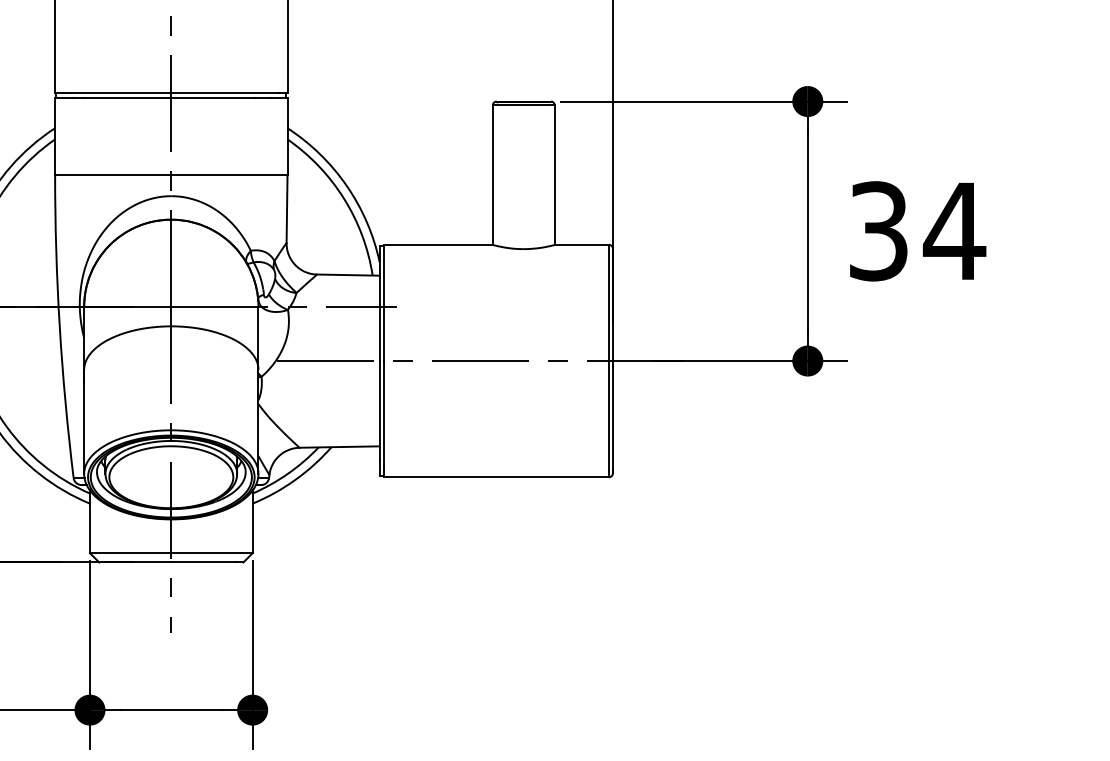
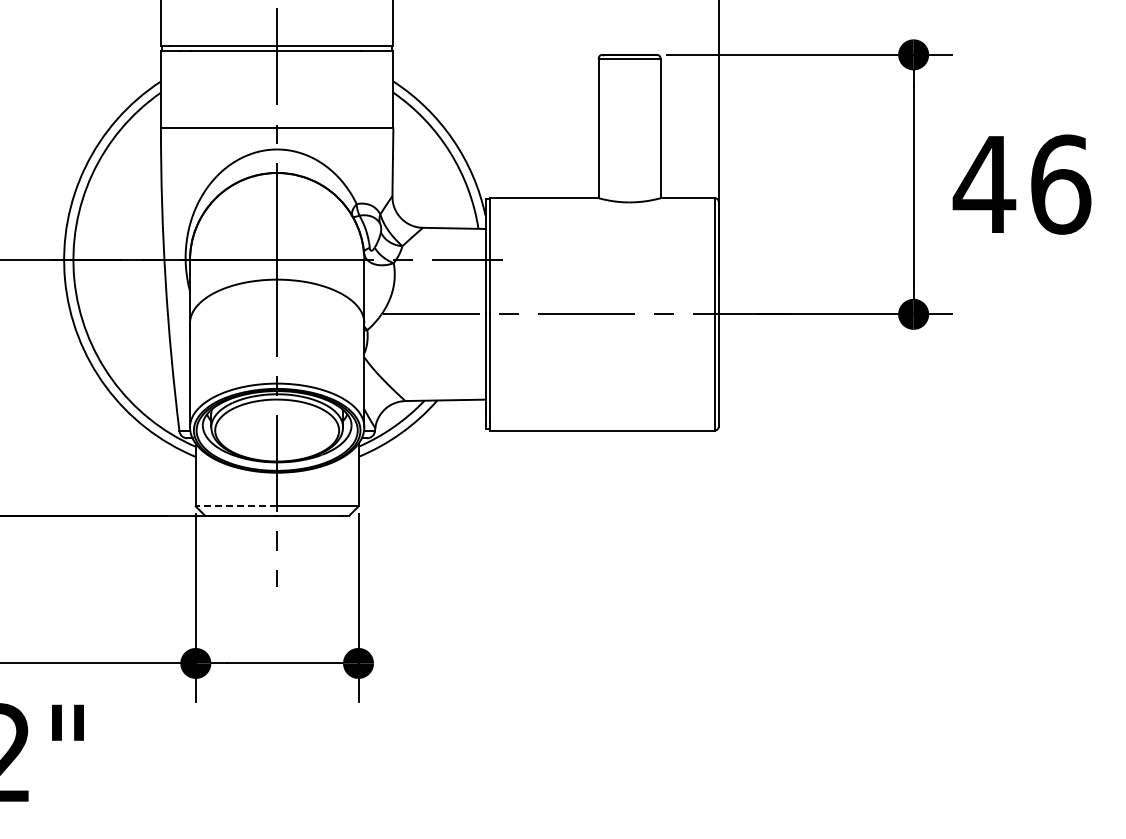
text: (916, 231) -> (1022, 184), 34 -> 46
line: (130, 553) -> (236, 506), solid -> dashed

